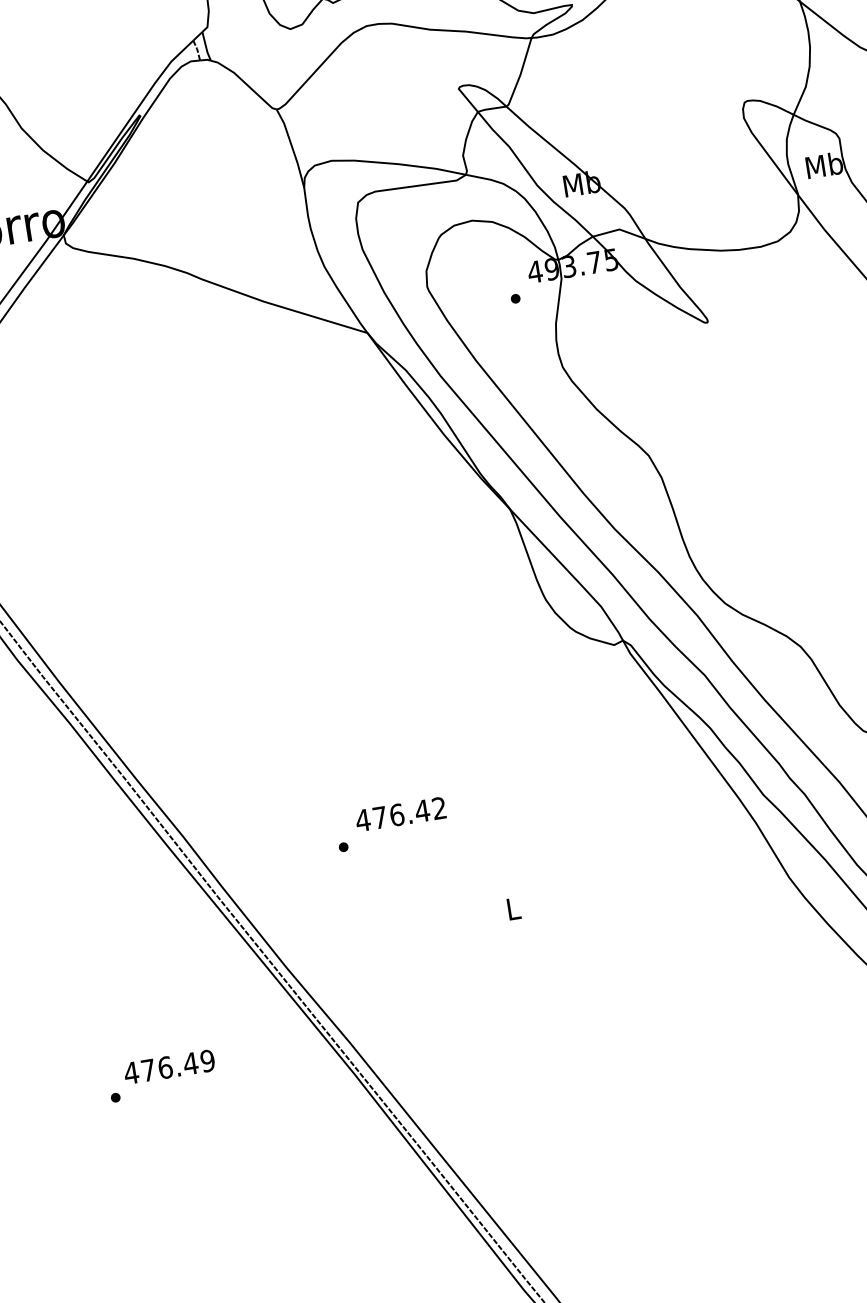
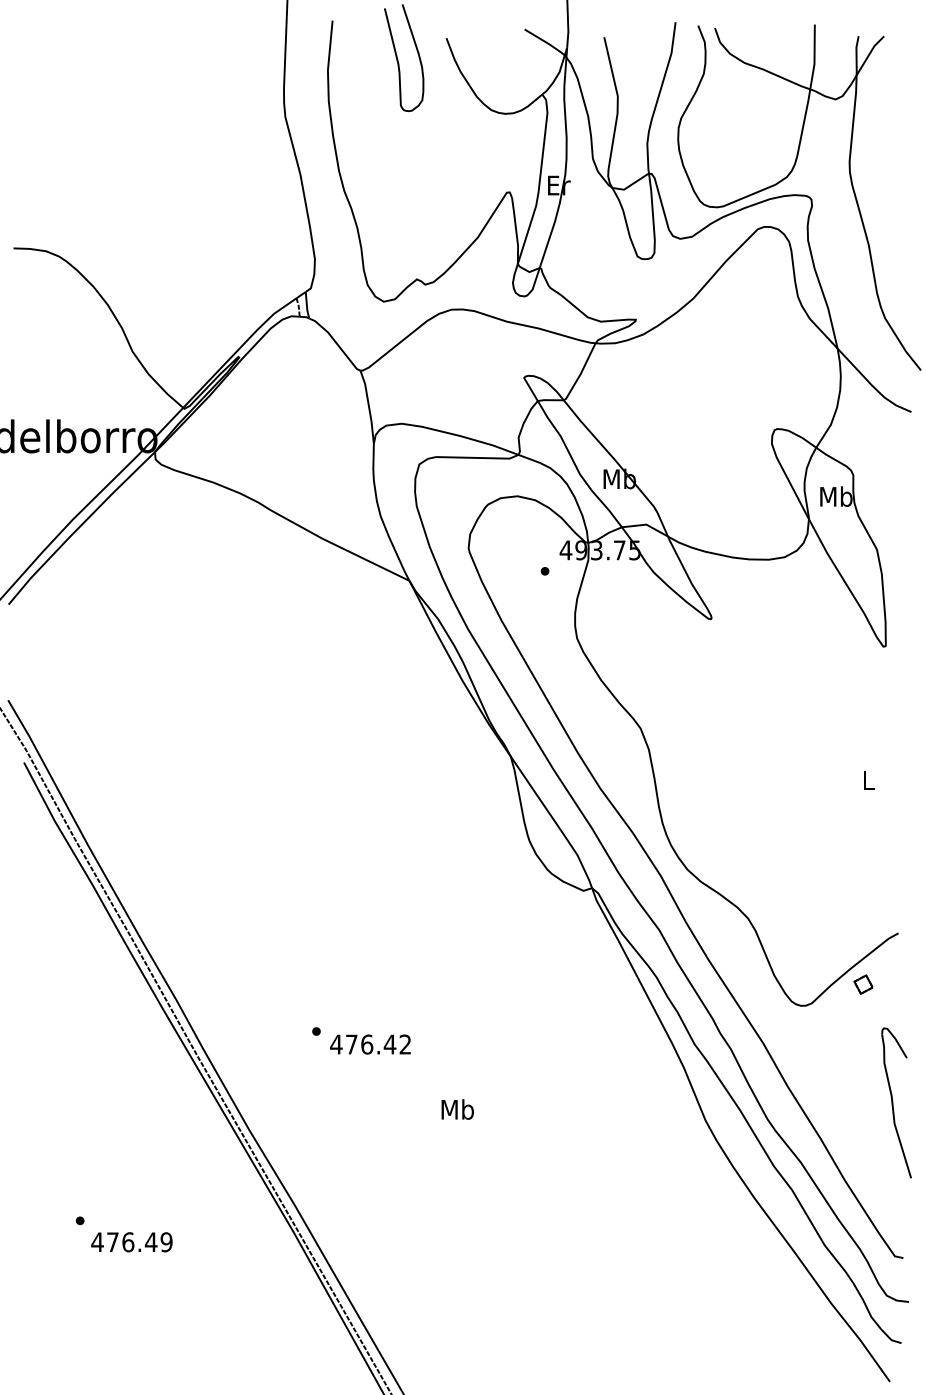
text: (400, 814) -> (370, 1044), moved
text: (513, 908) -> (457, 1109), L -> Mb
text: (169, 1067) -> (131, 1242), moved

